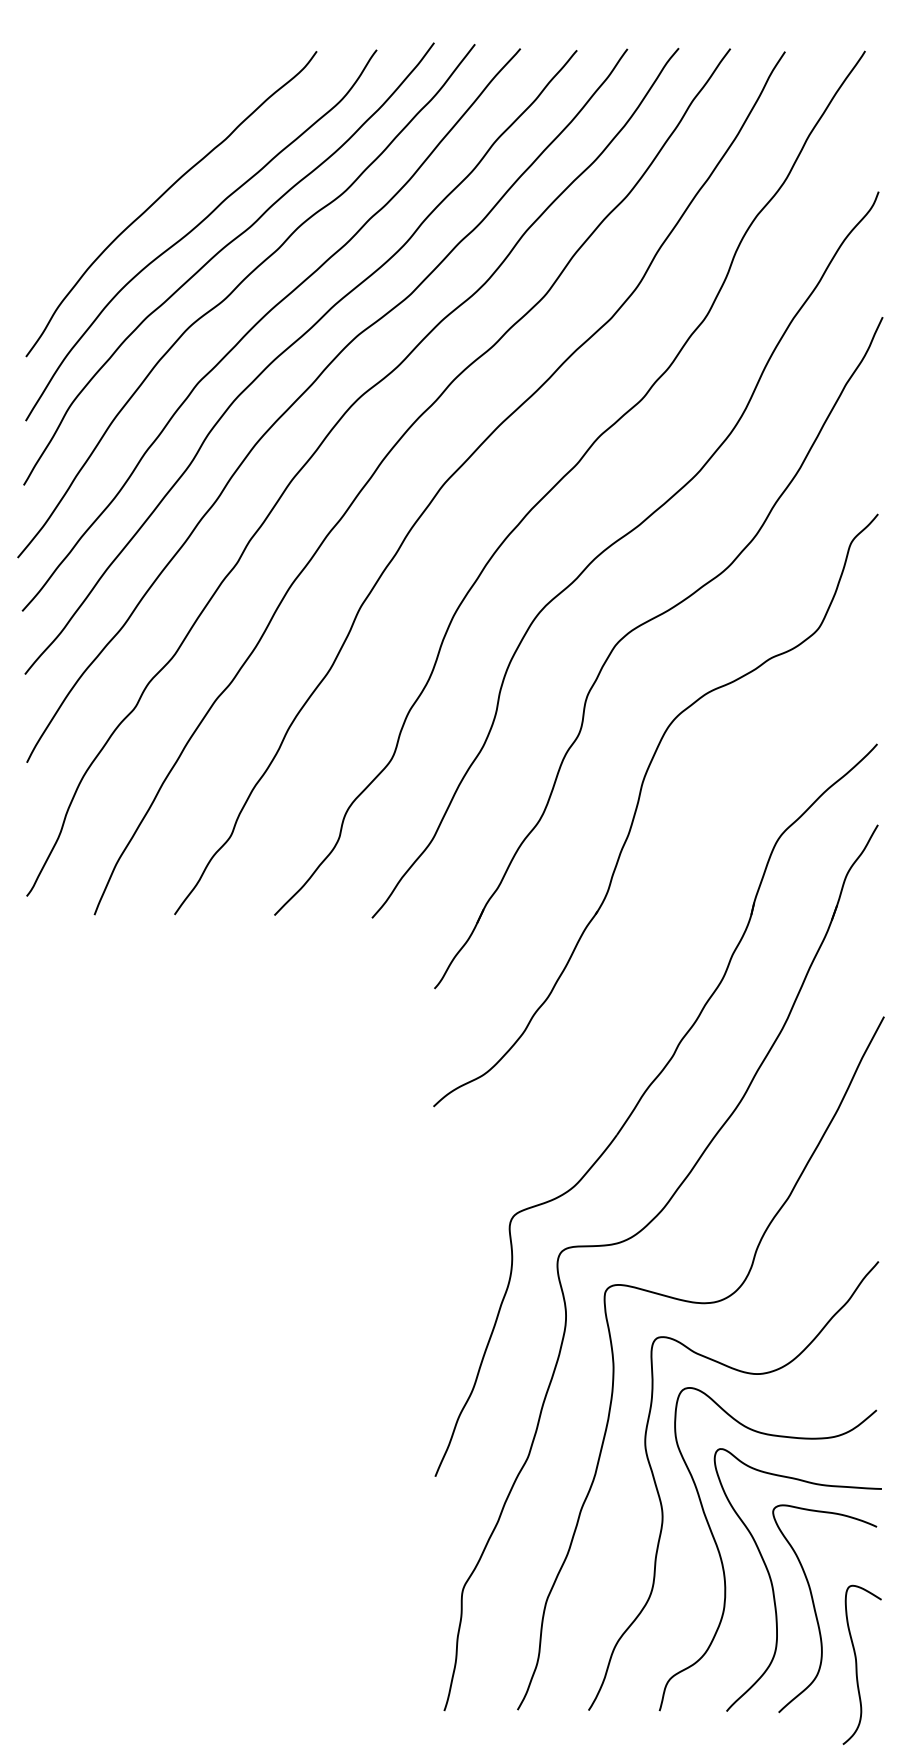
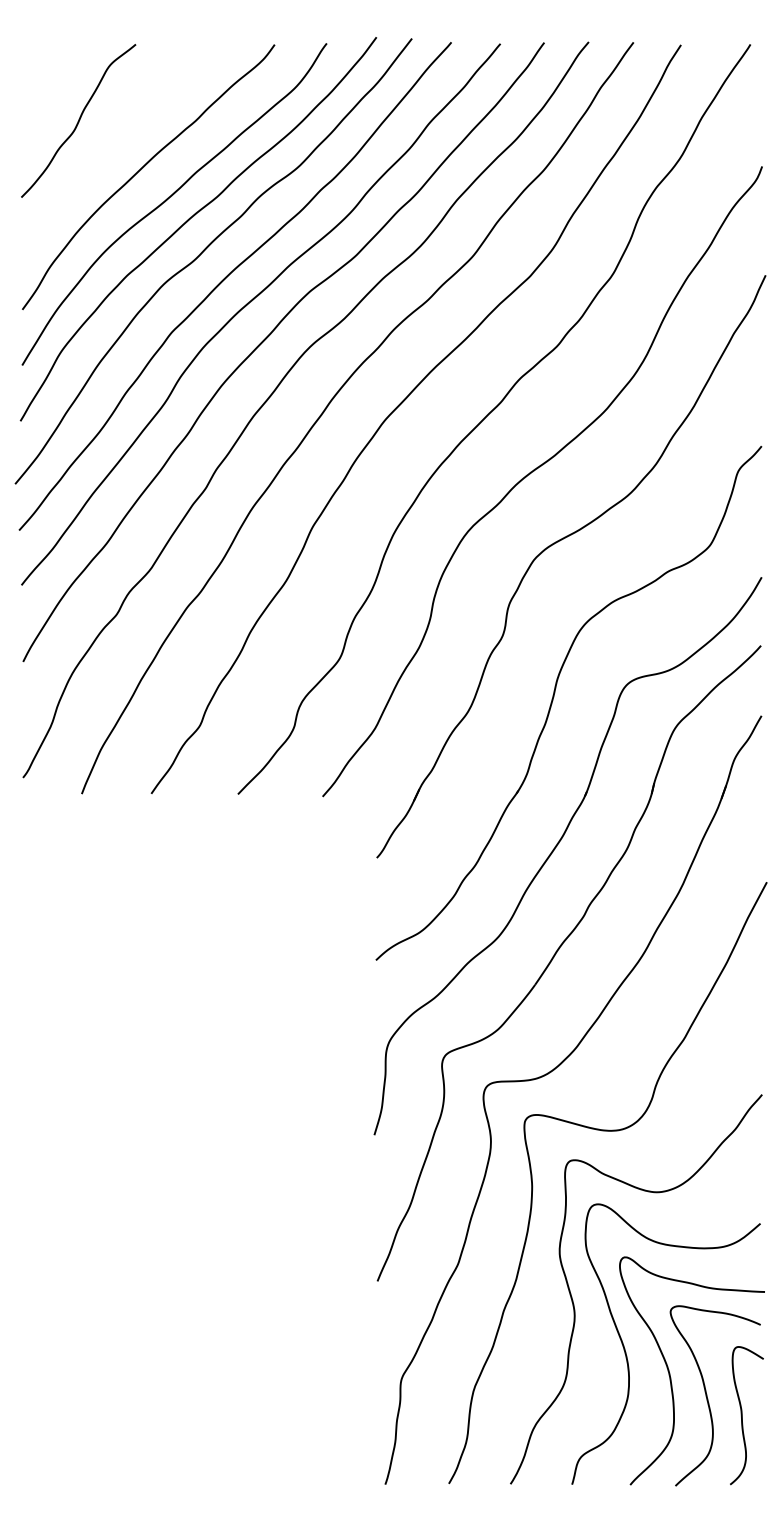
curve: (90, 138) -> (78, 120), added
part: (640, 978) -> (555, 849), added
curve: (857, 1664) -> (742, 1415), moved

